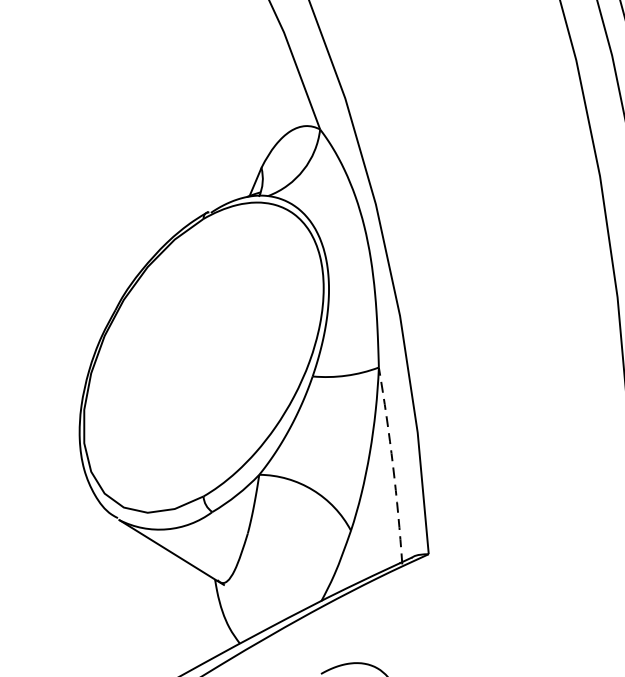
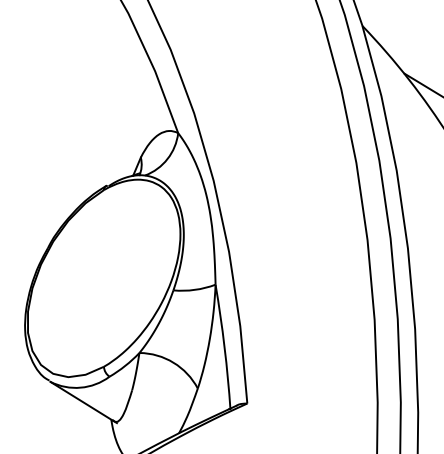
arc: (392, 466) -> (224, 347), dashed -> solid

